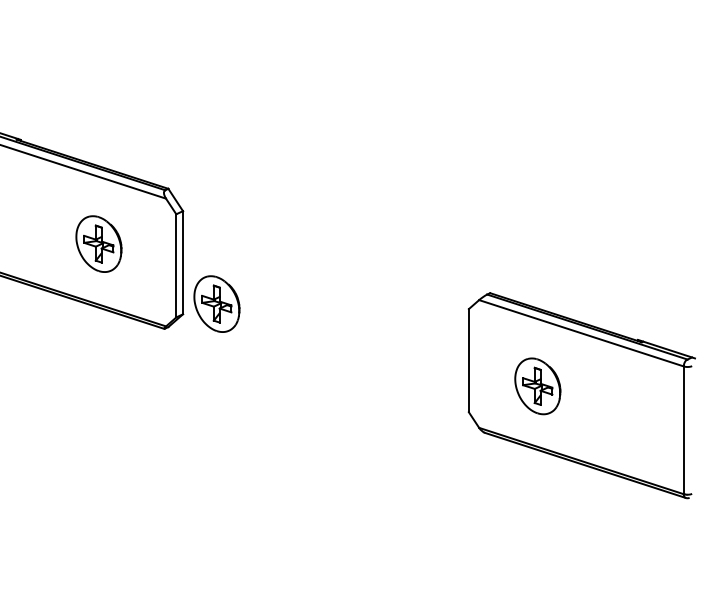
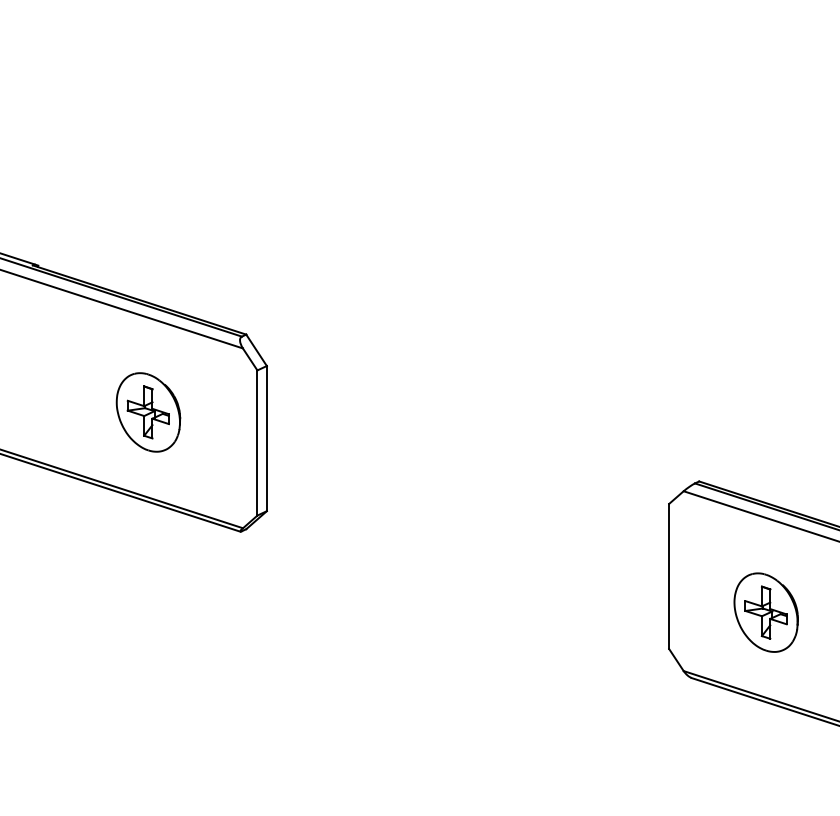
part: (216, 303) -> (313, 496), removed

